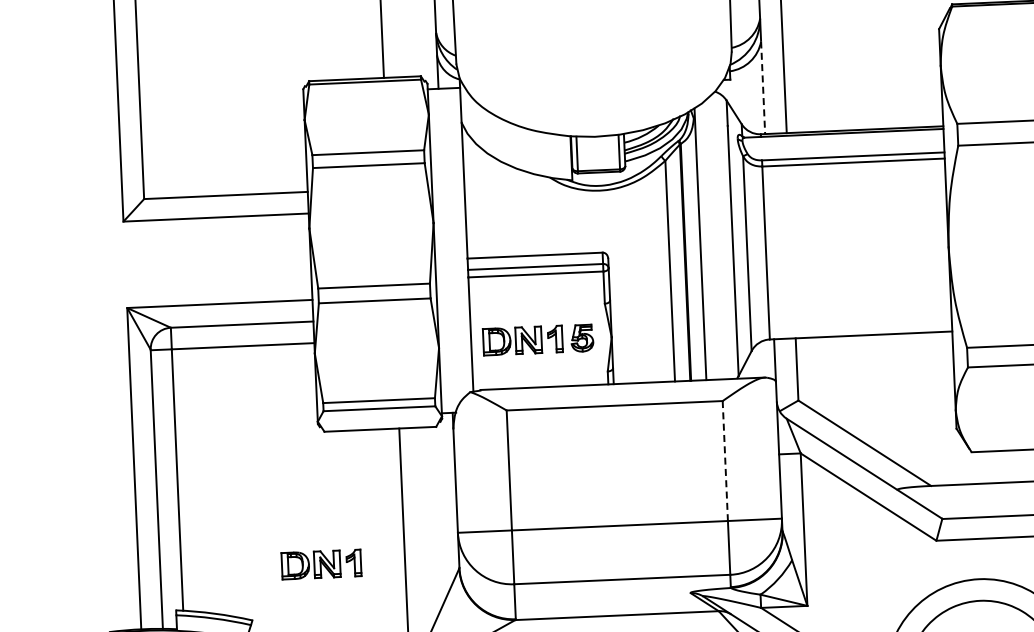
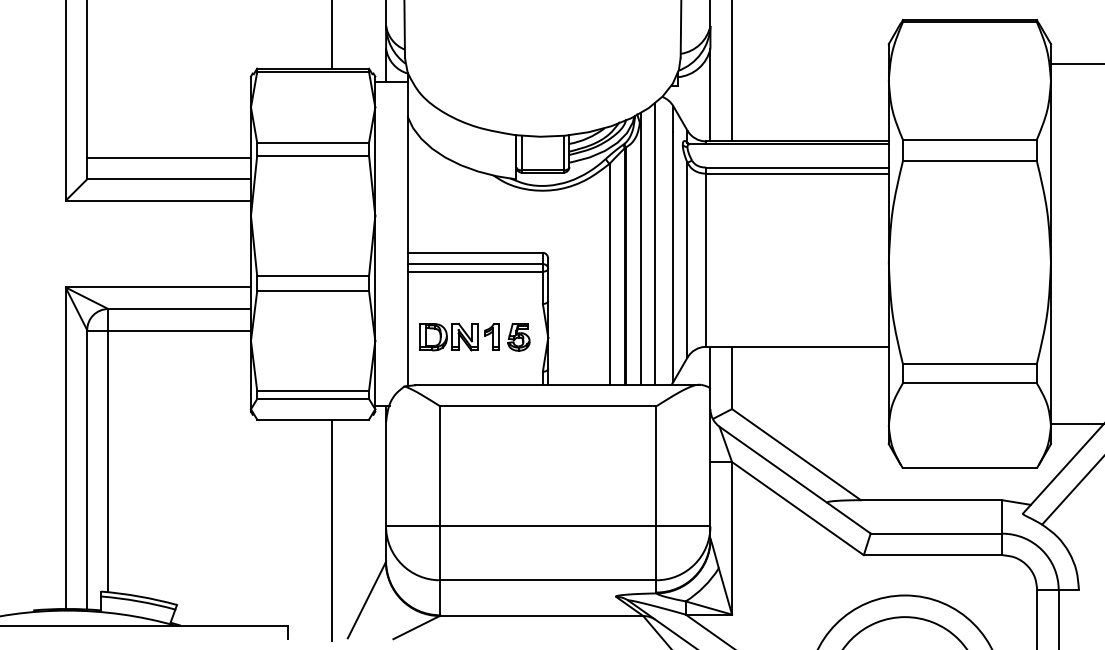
line: (763, 88) -> (710, 95), dashed -> solid
line: (224, 173) -> (168, 157), added
line: (713, 238) -> (654, 243), added
line: (725, 461) -> (656, 466), dashed -> solid
part: (321, 564) -> (248, 552), removed

